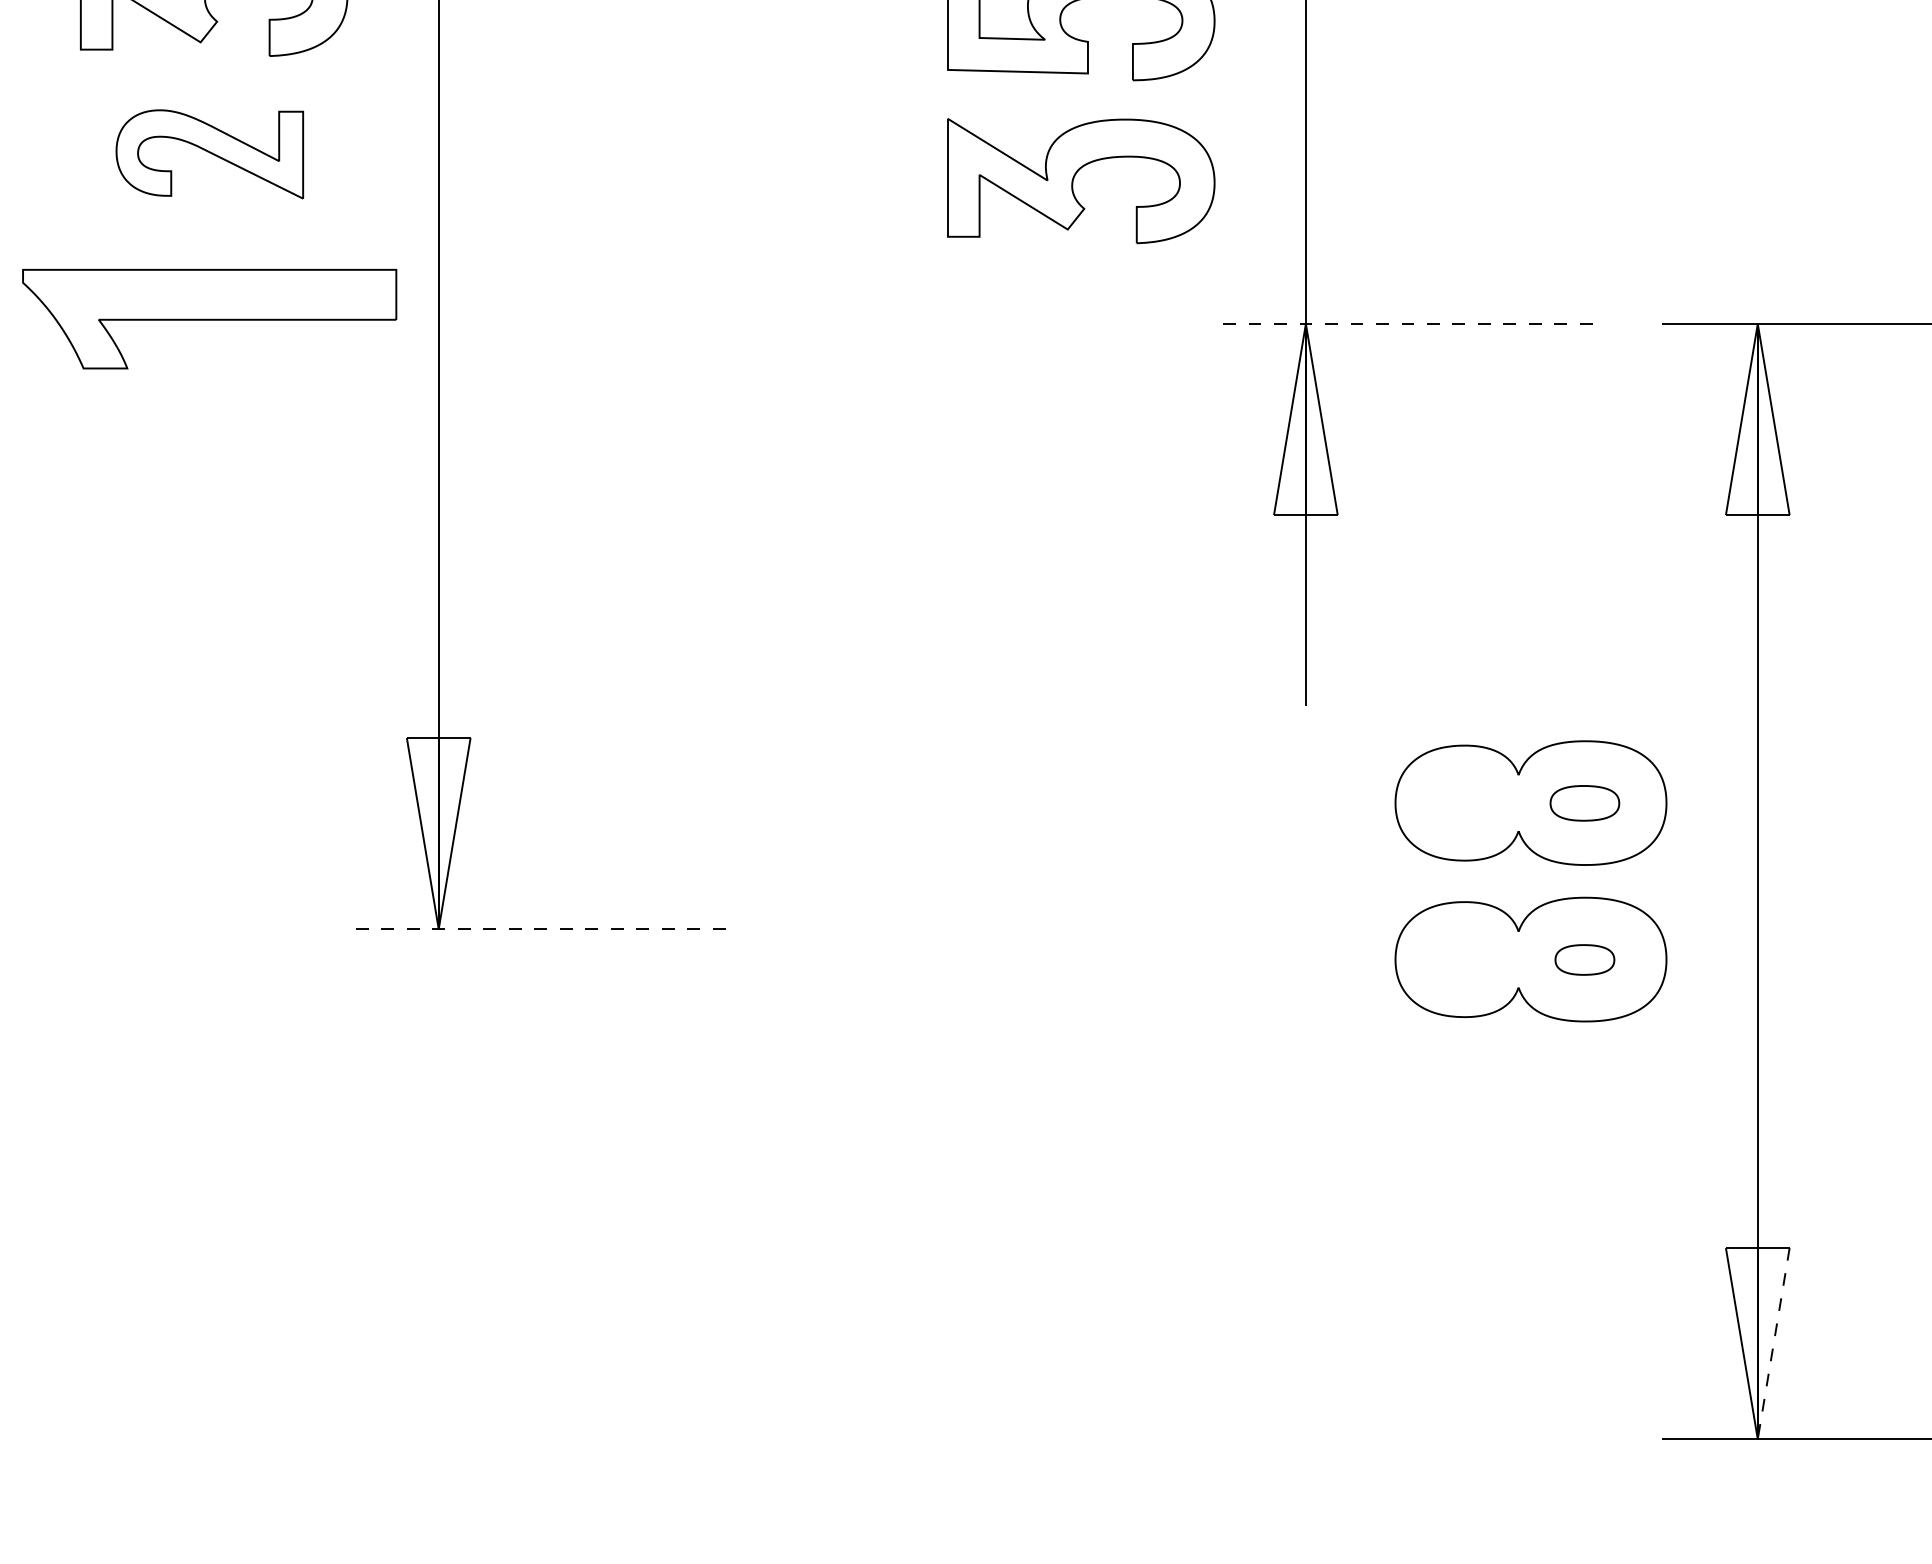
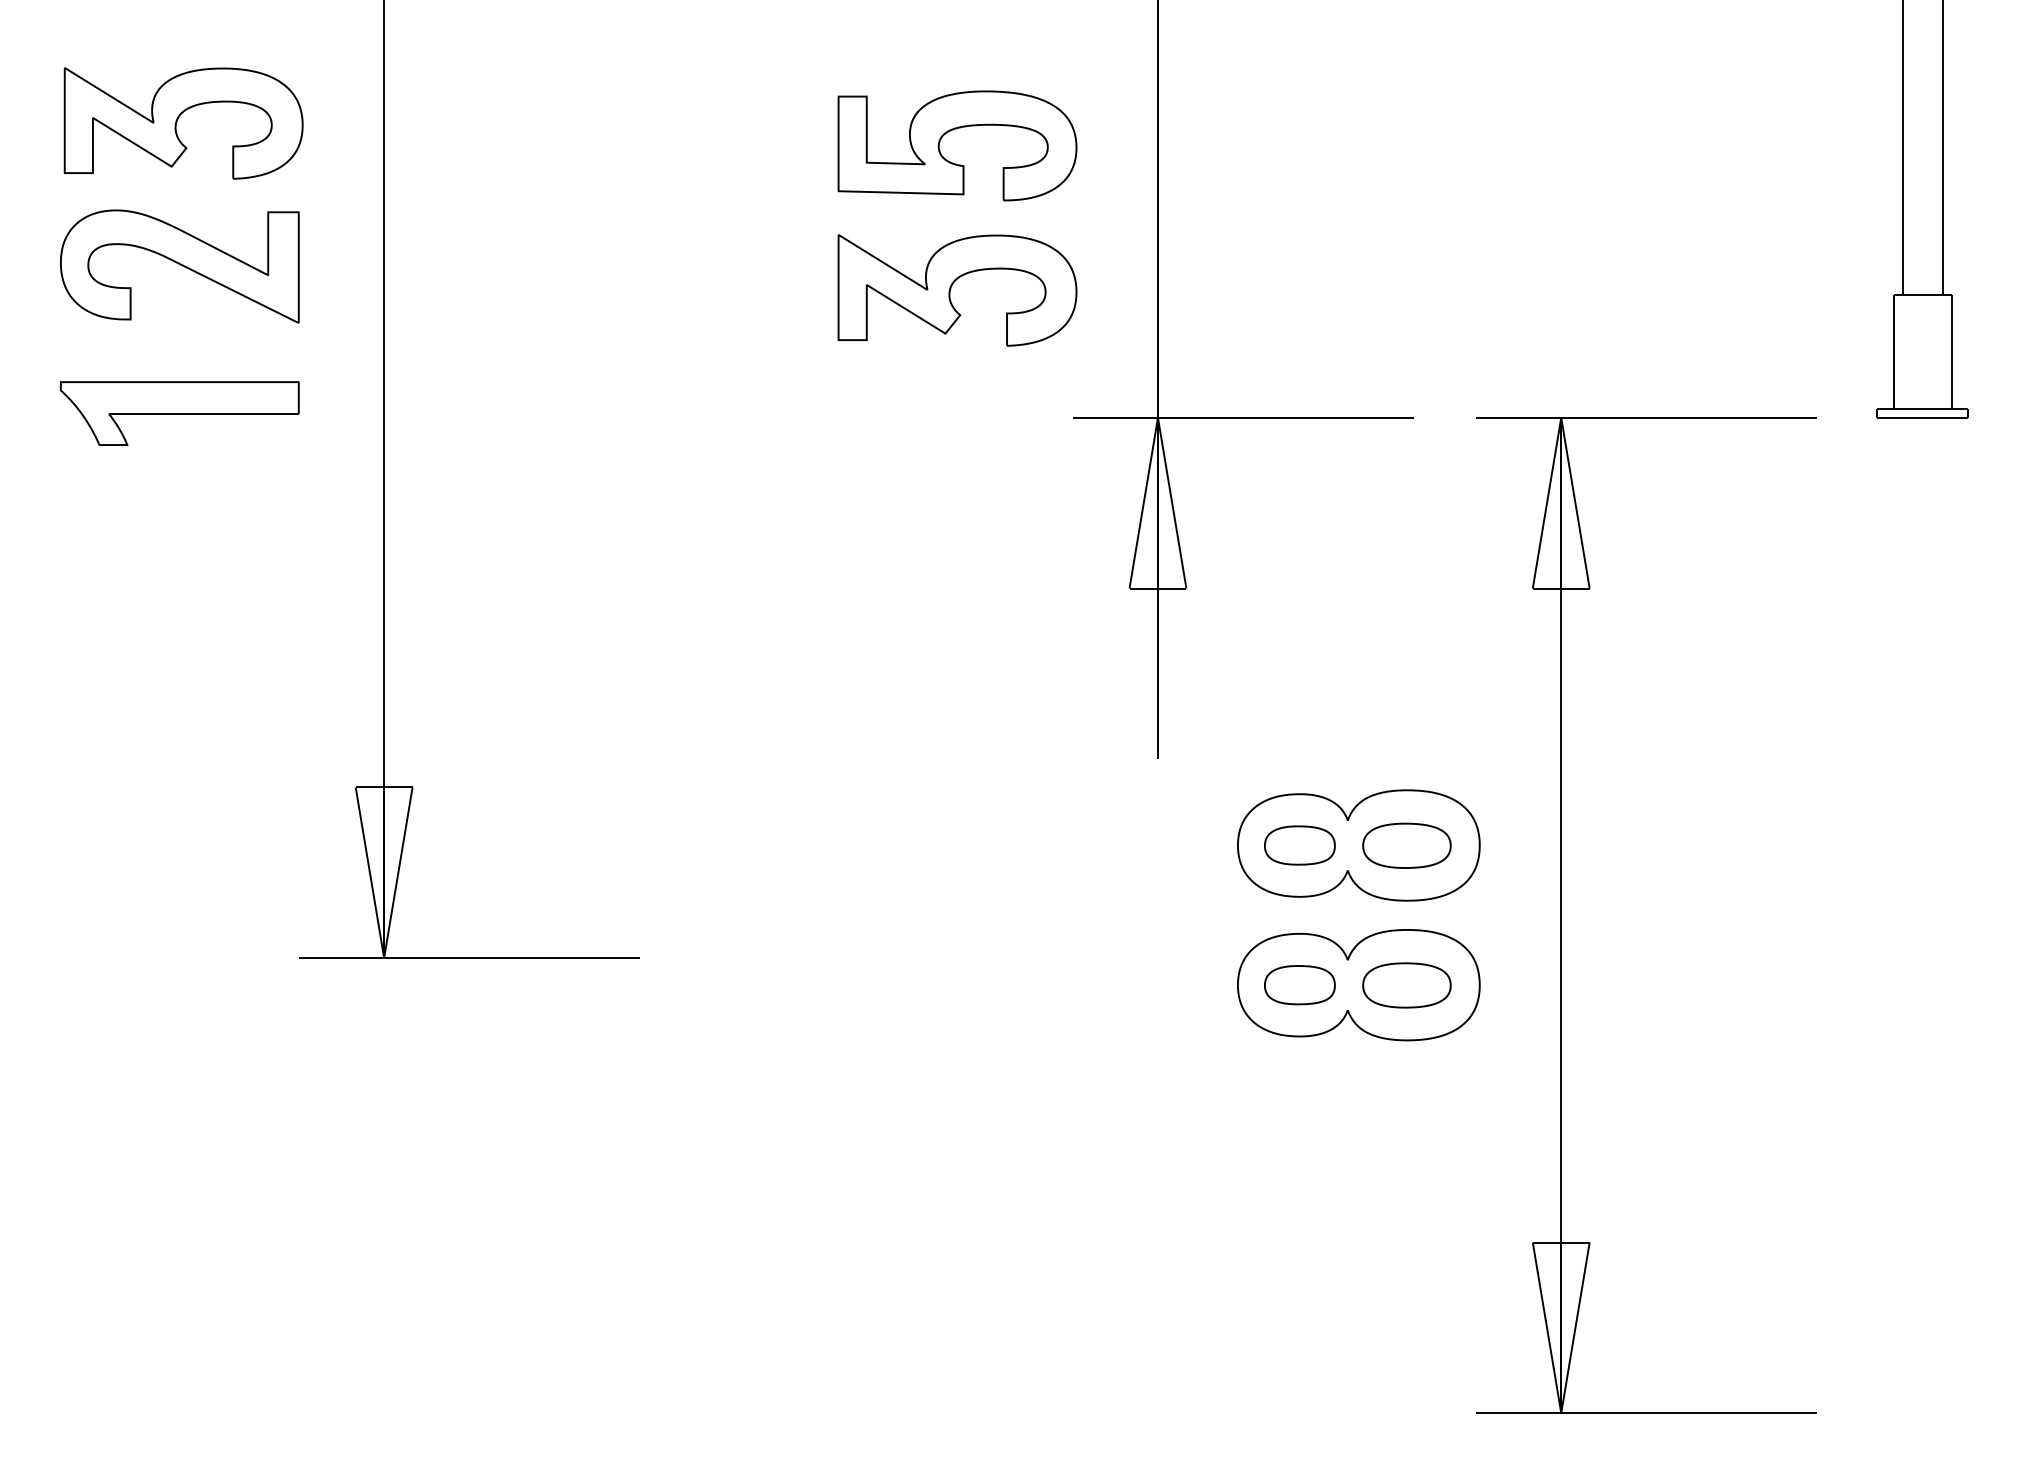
part: (209, 154) -> (179, 266), size x1.43
part: (209, 319) -> (179, 413), size x0.71
line: (1401, 323) -> (1243, 417), dashed -> solid
part: (1464, 803) -> (1299, 845), added
part: (1584, 803) -> (1406, 845), size x1.43
line: (534, 929) -> (469, 958), dashed -> solid
part: (1464, 959) -> (1299, 985), added
part: (1584, 959) -> (1406, 985), size x1.67
line: (1773, 1344) -> (1575, 1328), dashed -> solid

